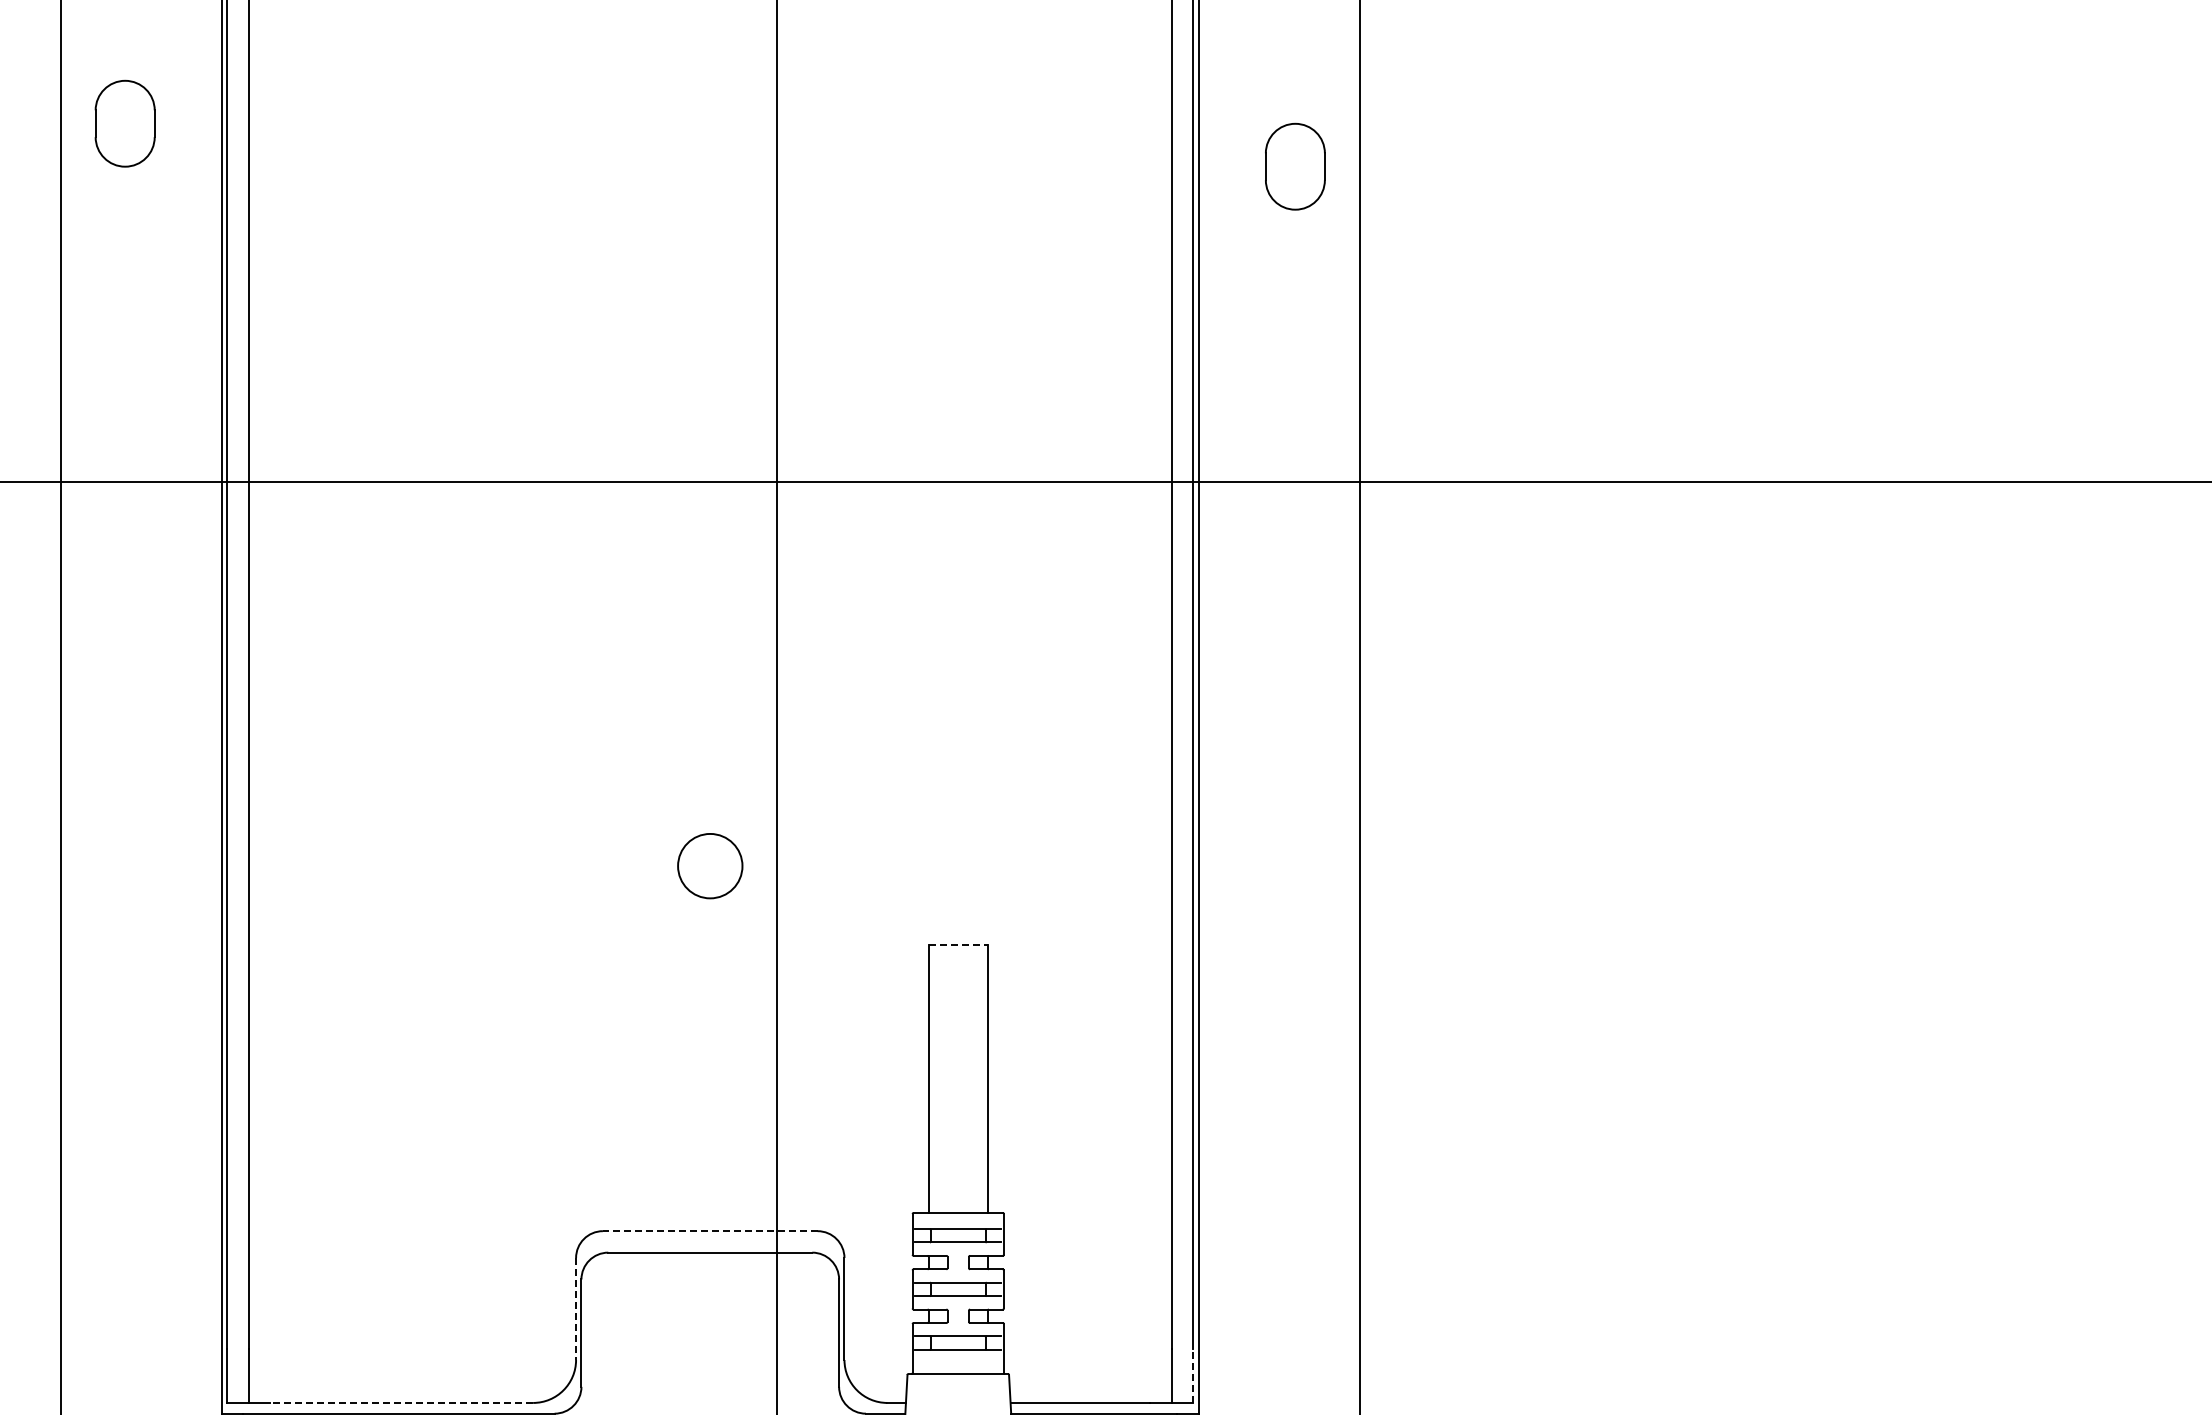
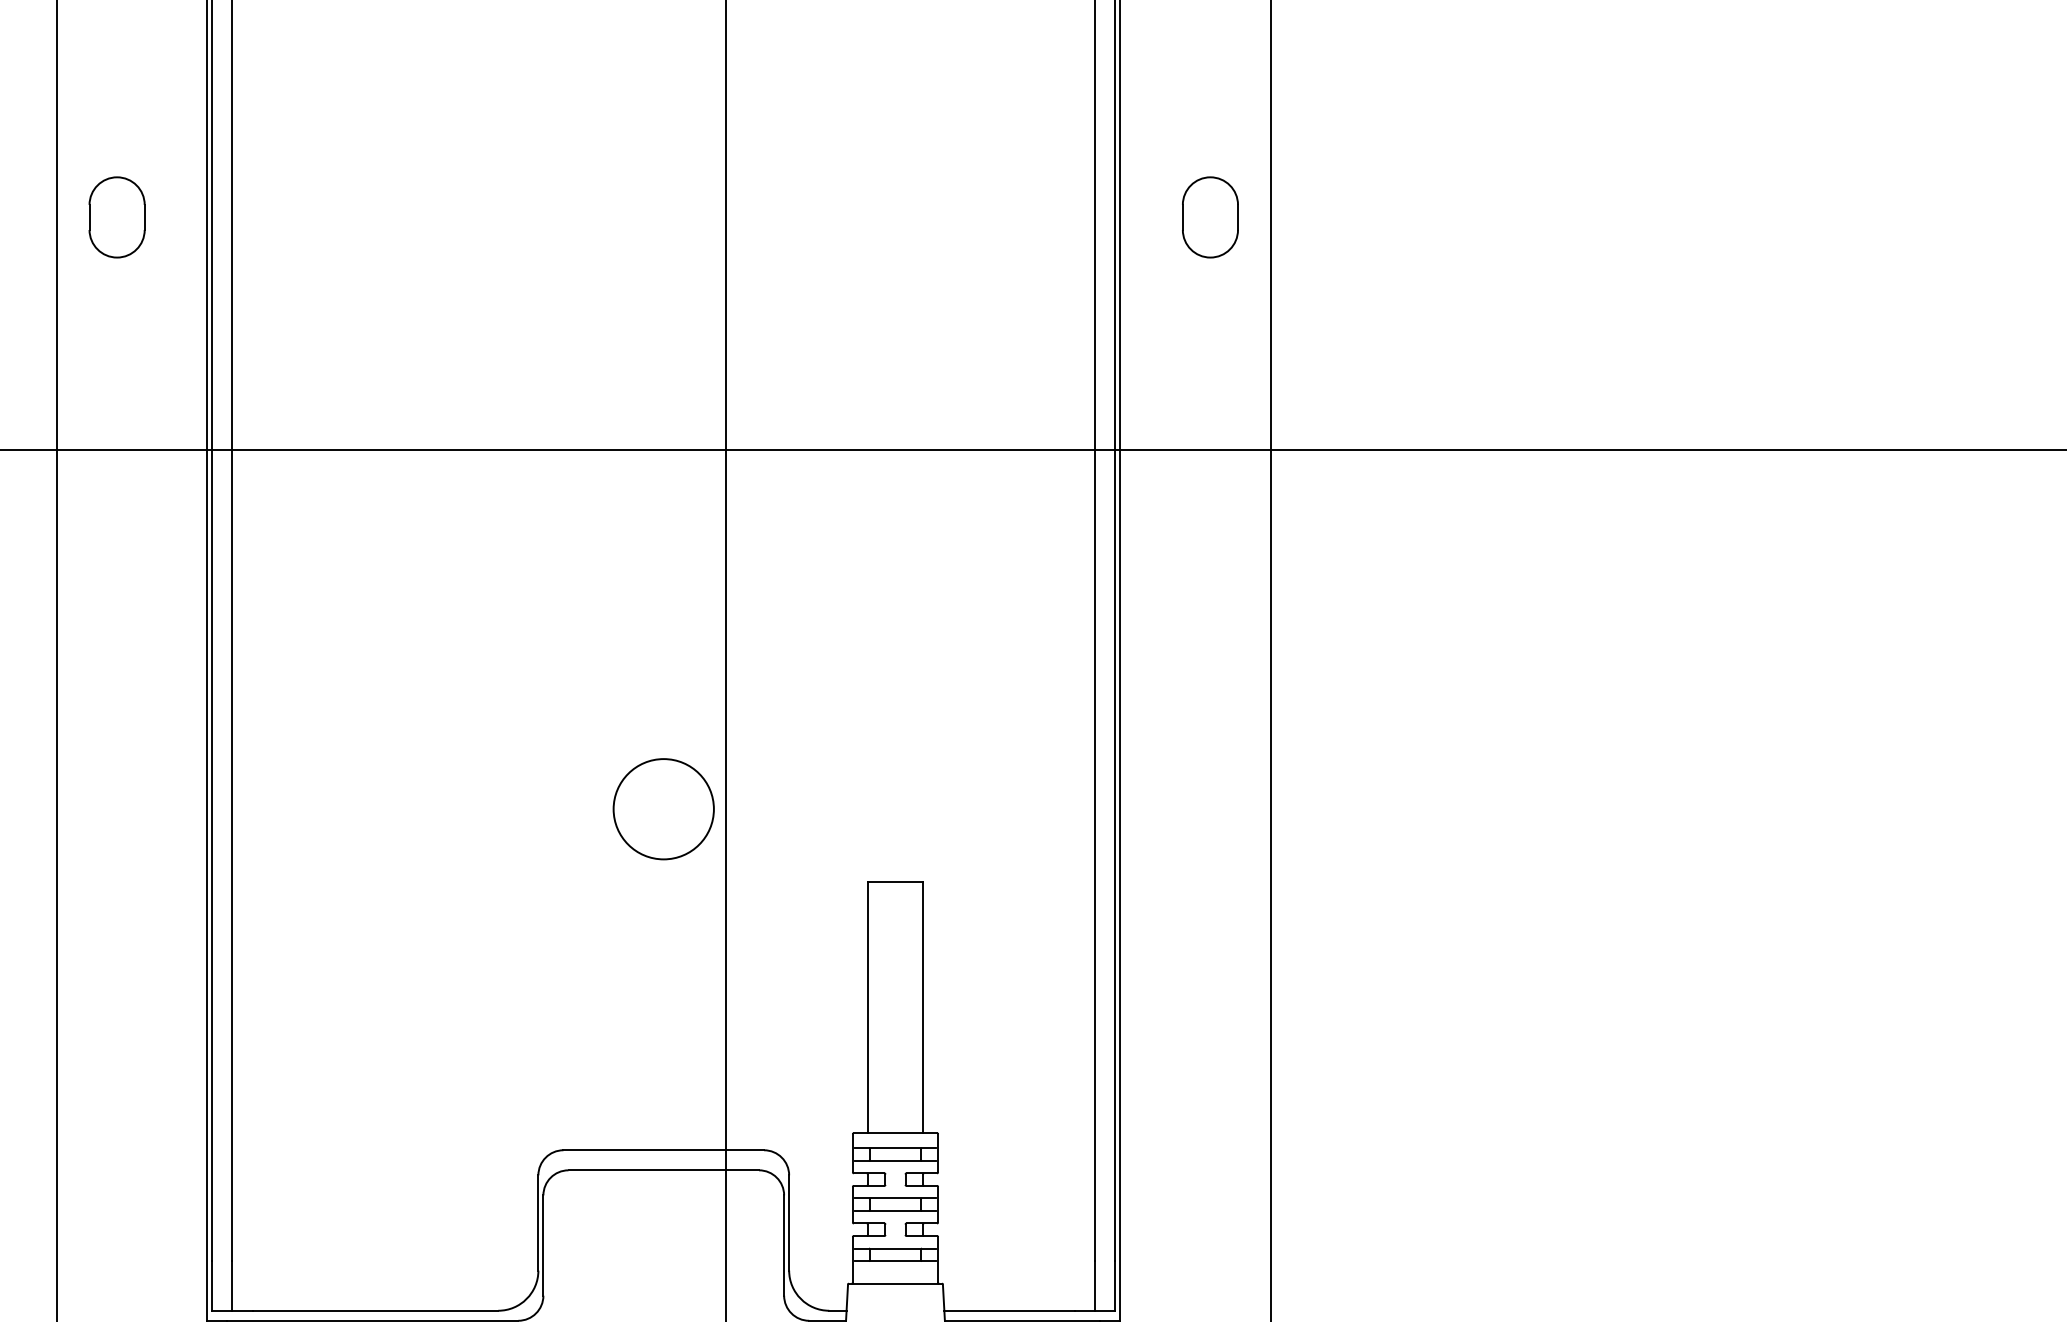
part: (124, 123) -> (116, 217), moved
part: (1295, 166) -> (1210, 217), moved
circle: (709, 865) -> (663, 808), size x1.67
line: (958, 944) -> (895, 882), dashed -> solid
line: (709, 1231) -> (663, 1150), dashed -> solid
line: (576, 1309) -> (538, 1223), dashed -> solid
line: (1193, 1376) -> (1115, 1286), dashed -> solid
line: (401, 1402) -> (375, 1310), dashed -> solid

